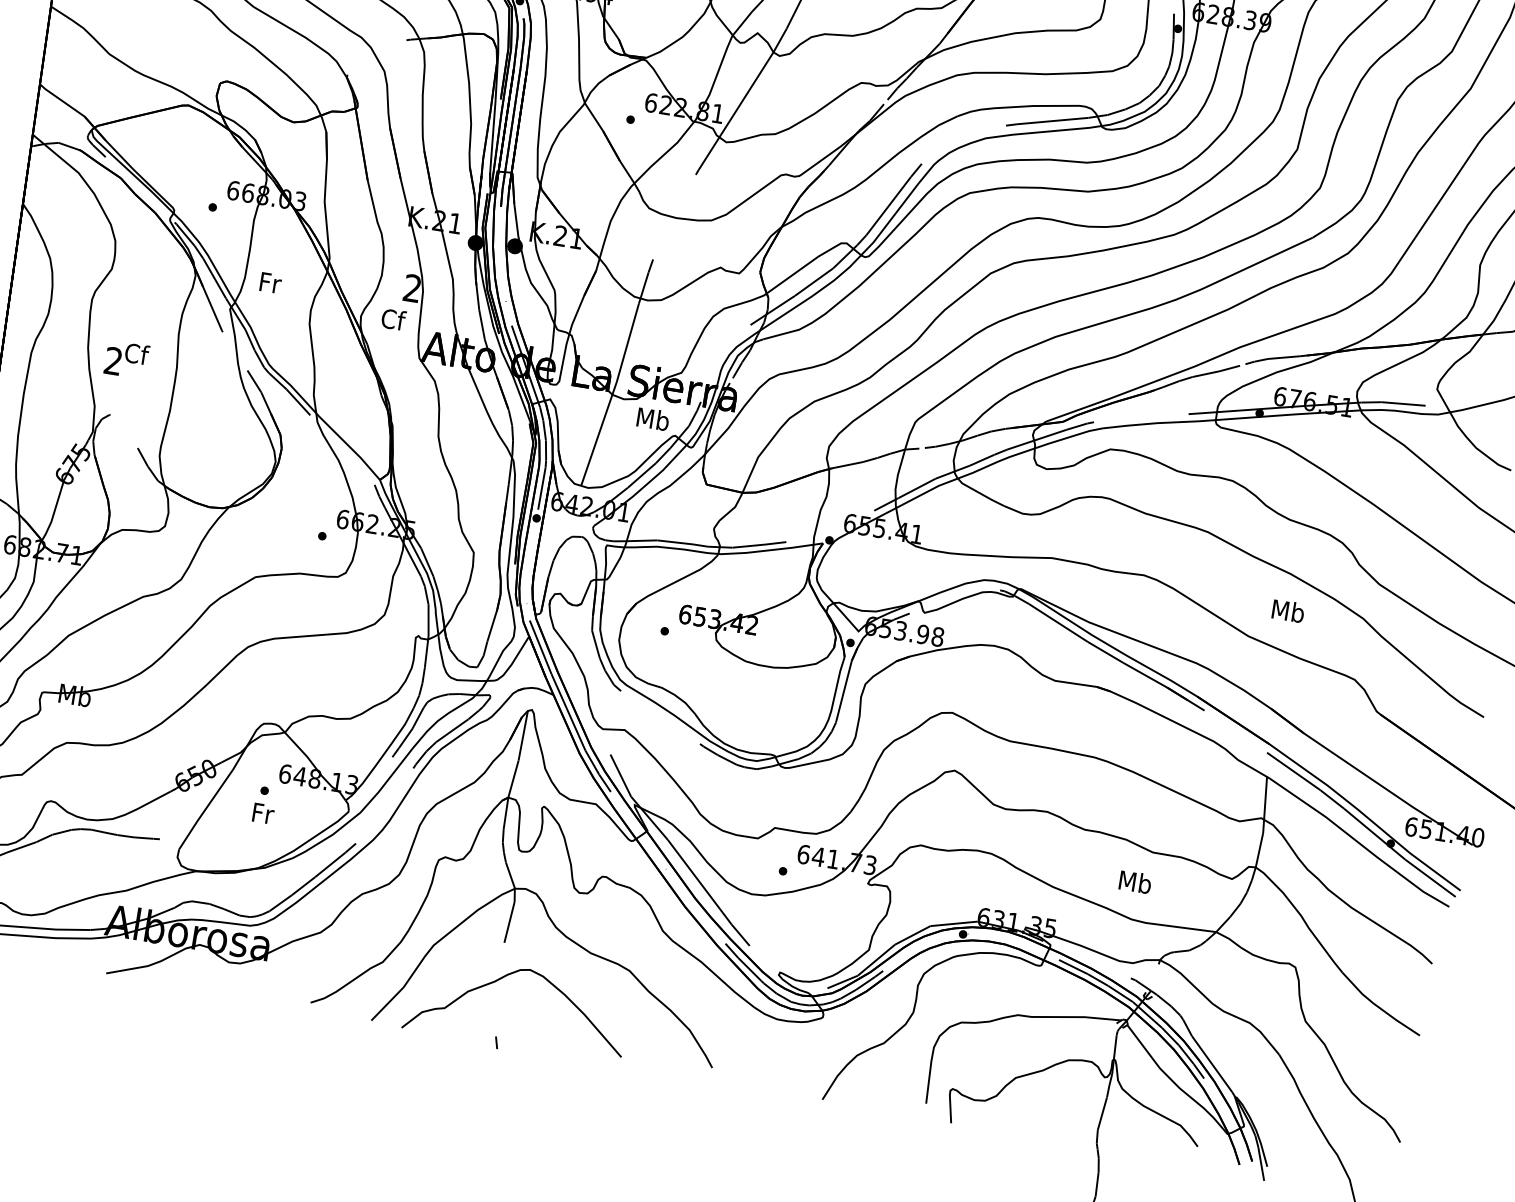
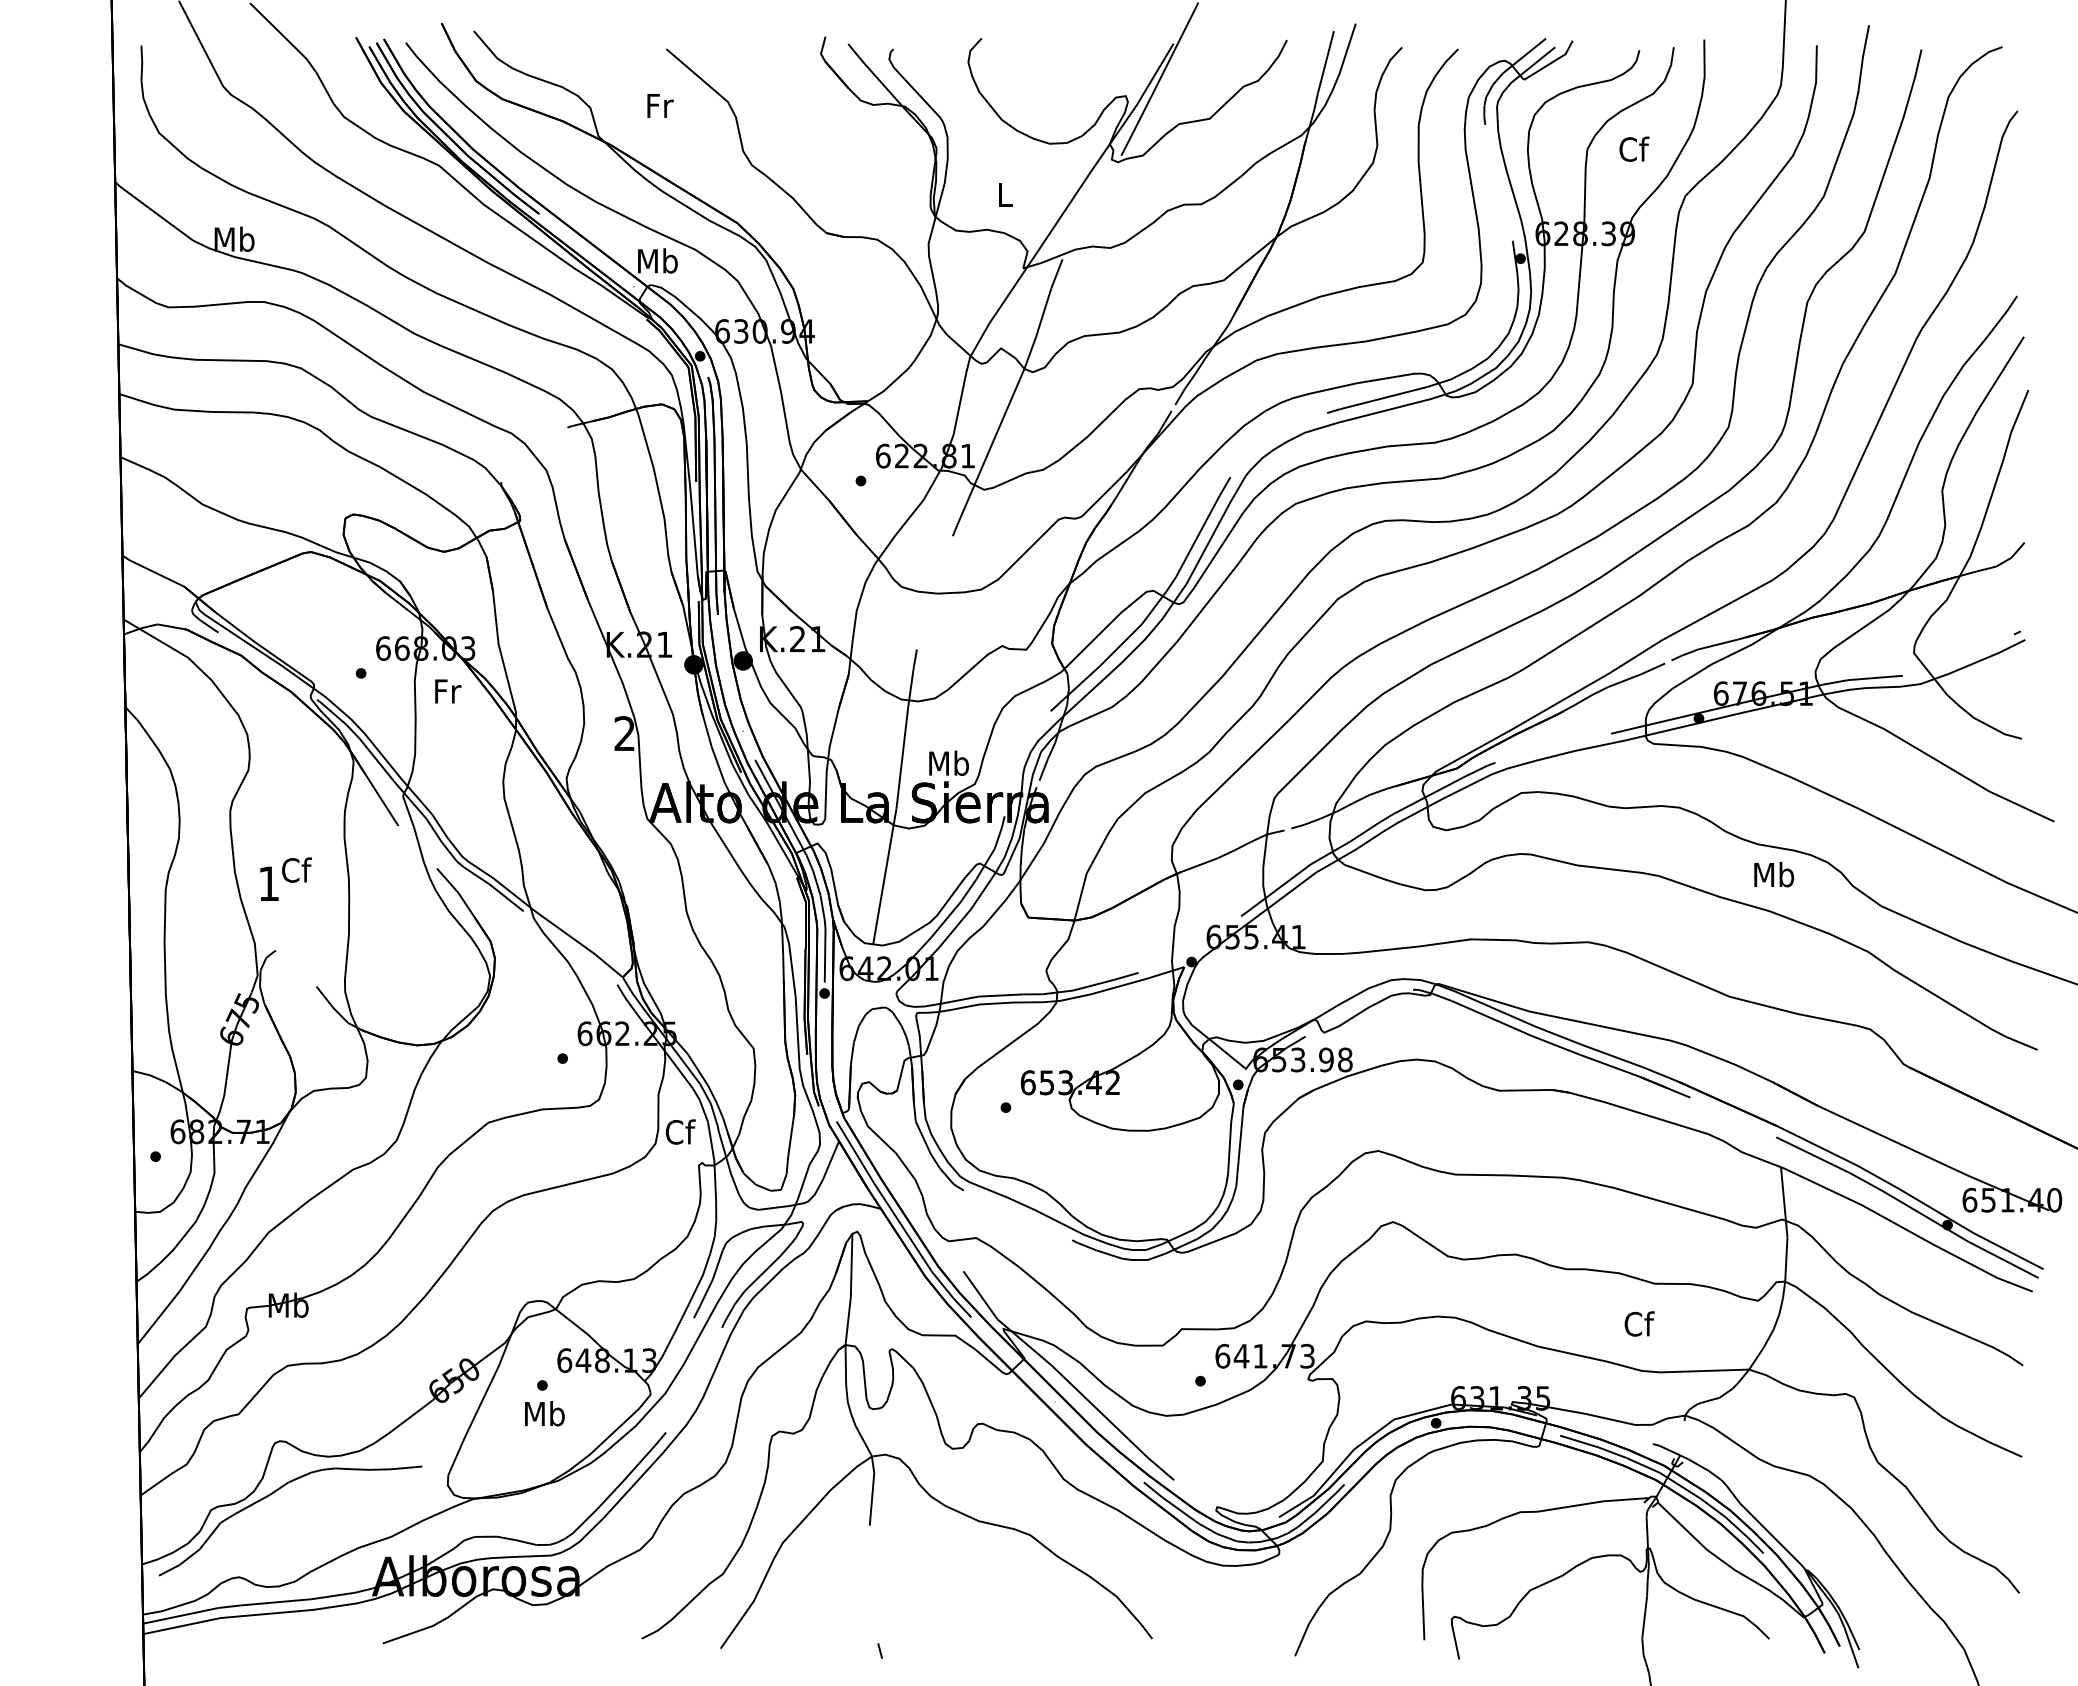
text: (271, 283) -> (448, 691), moved
text: (393, 319) -> (680, 1131), moved
text: (113, 360) -> (268, 883), 2 -> 1
text: (652, 418) -> (948, 762), moved
text: (1288, 611) -> (1774, 874), moved
text: (262, 813) -> (544, 1413), Fr -> Mb
text: (1135, 881) -> (1639, 1323), Mb -> Cf
curve: (502, 978) -> (874, 1570), removed

